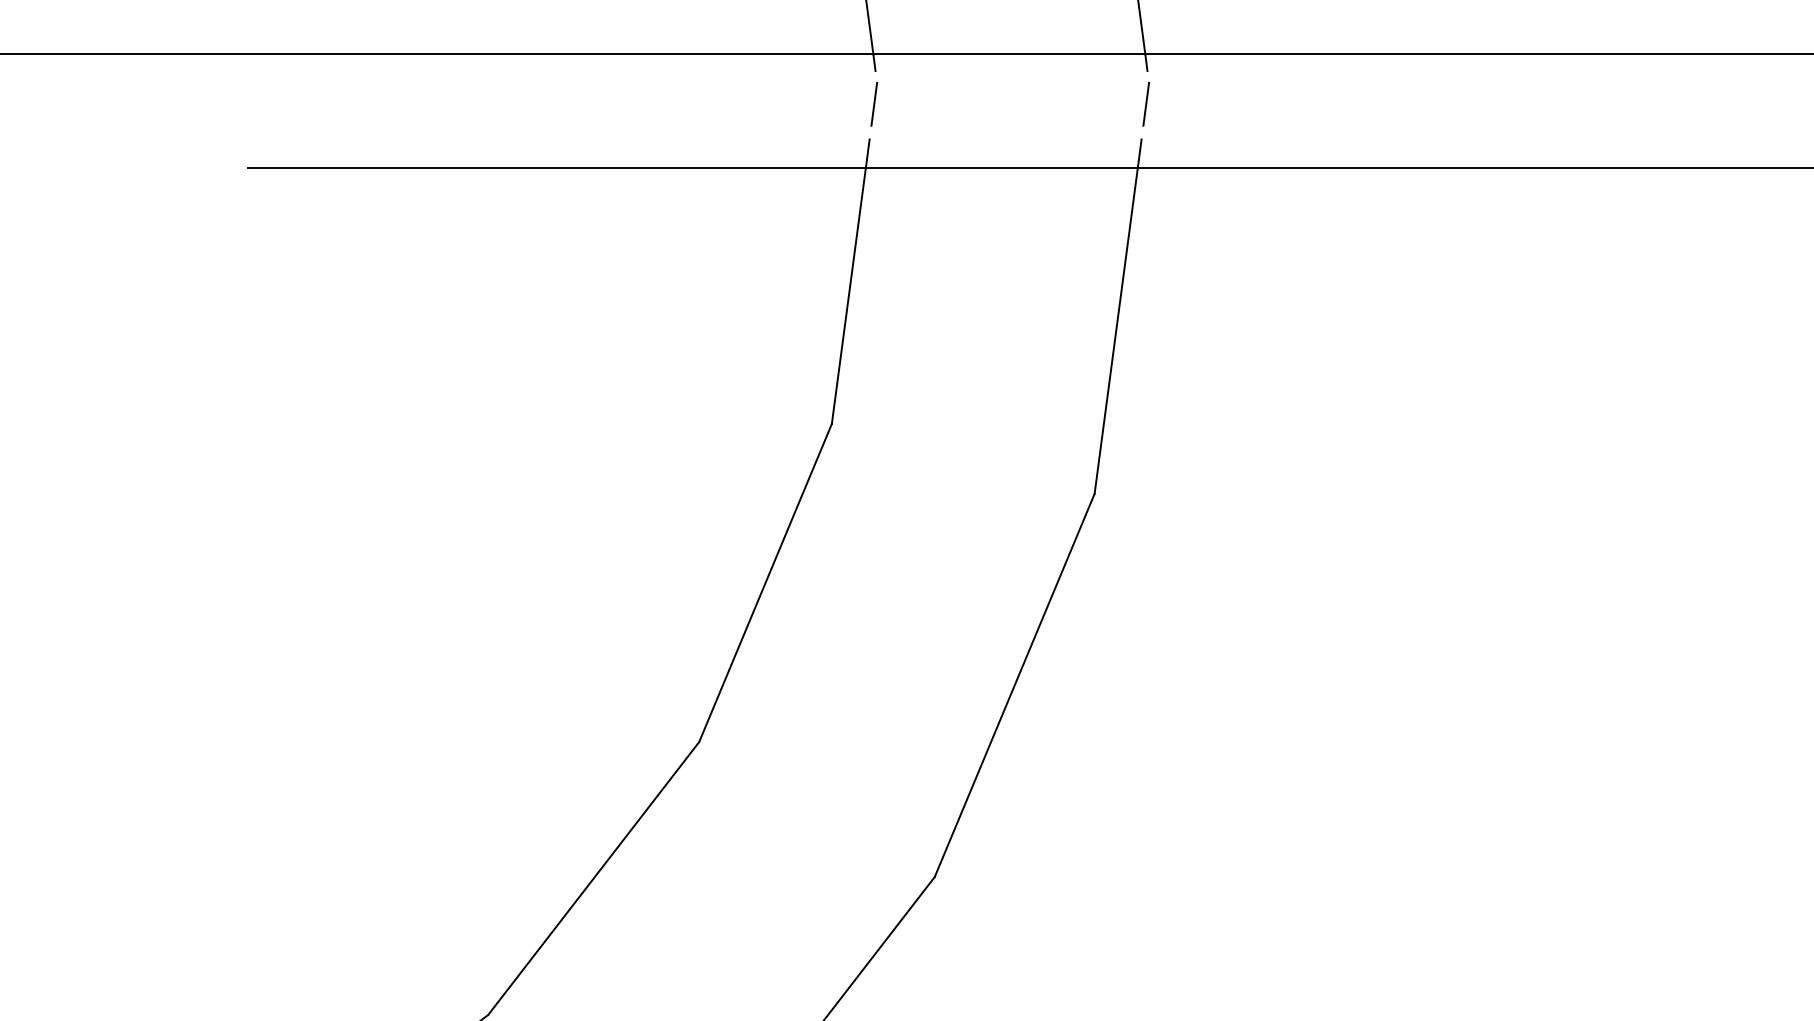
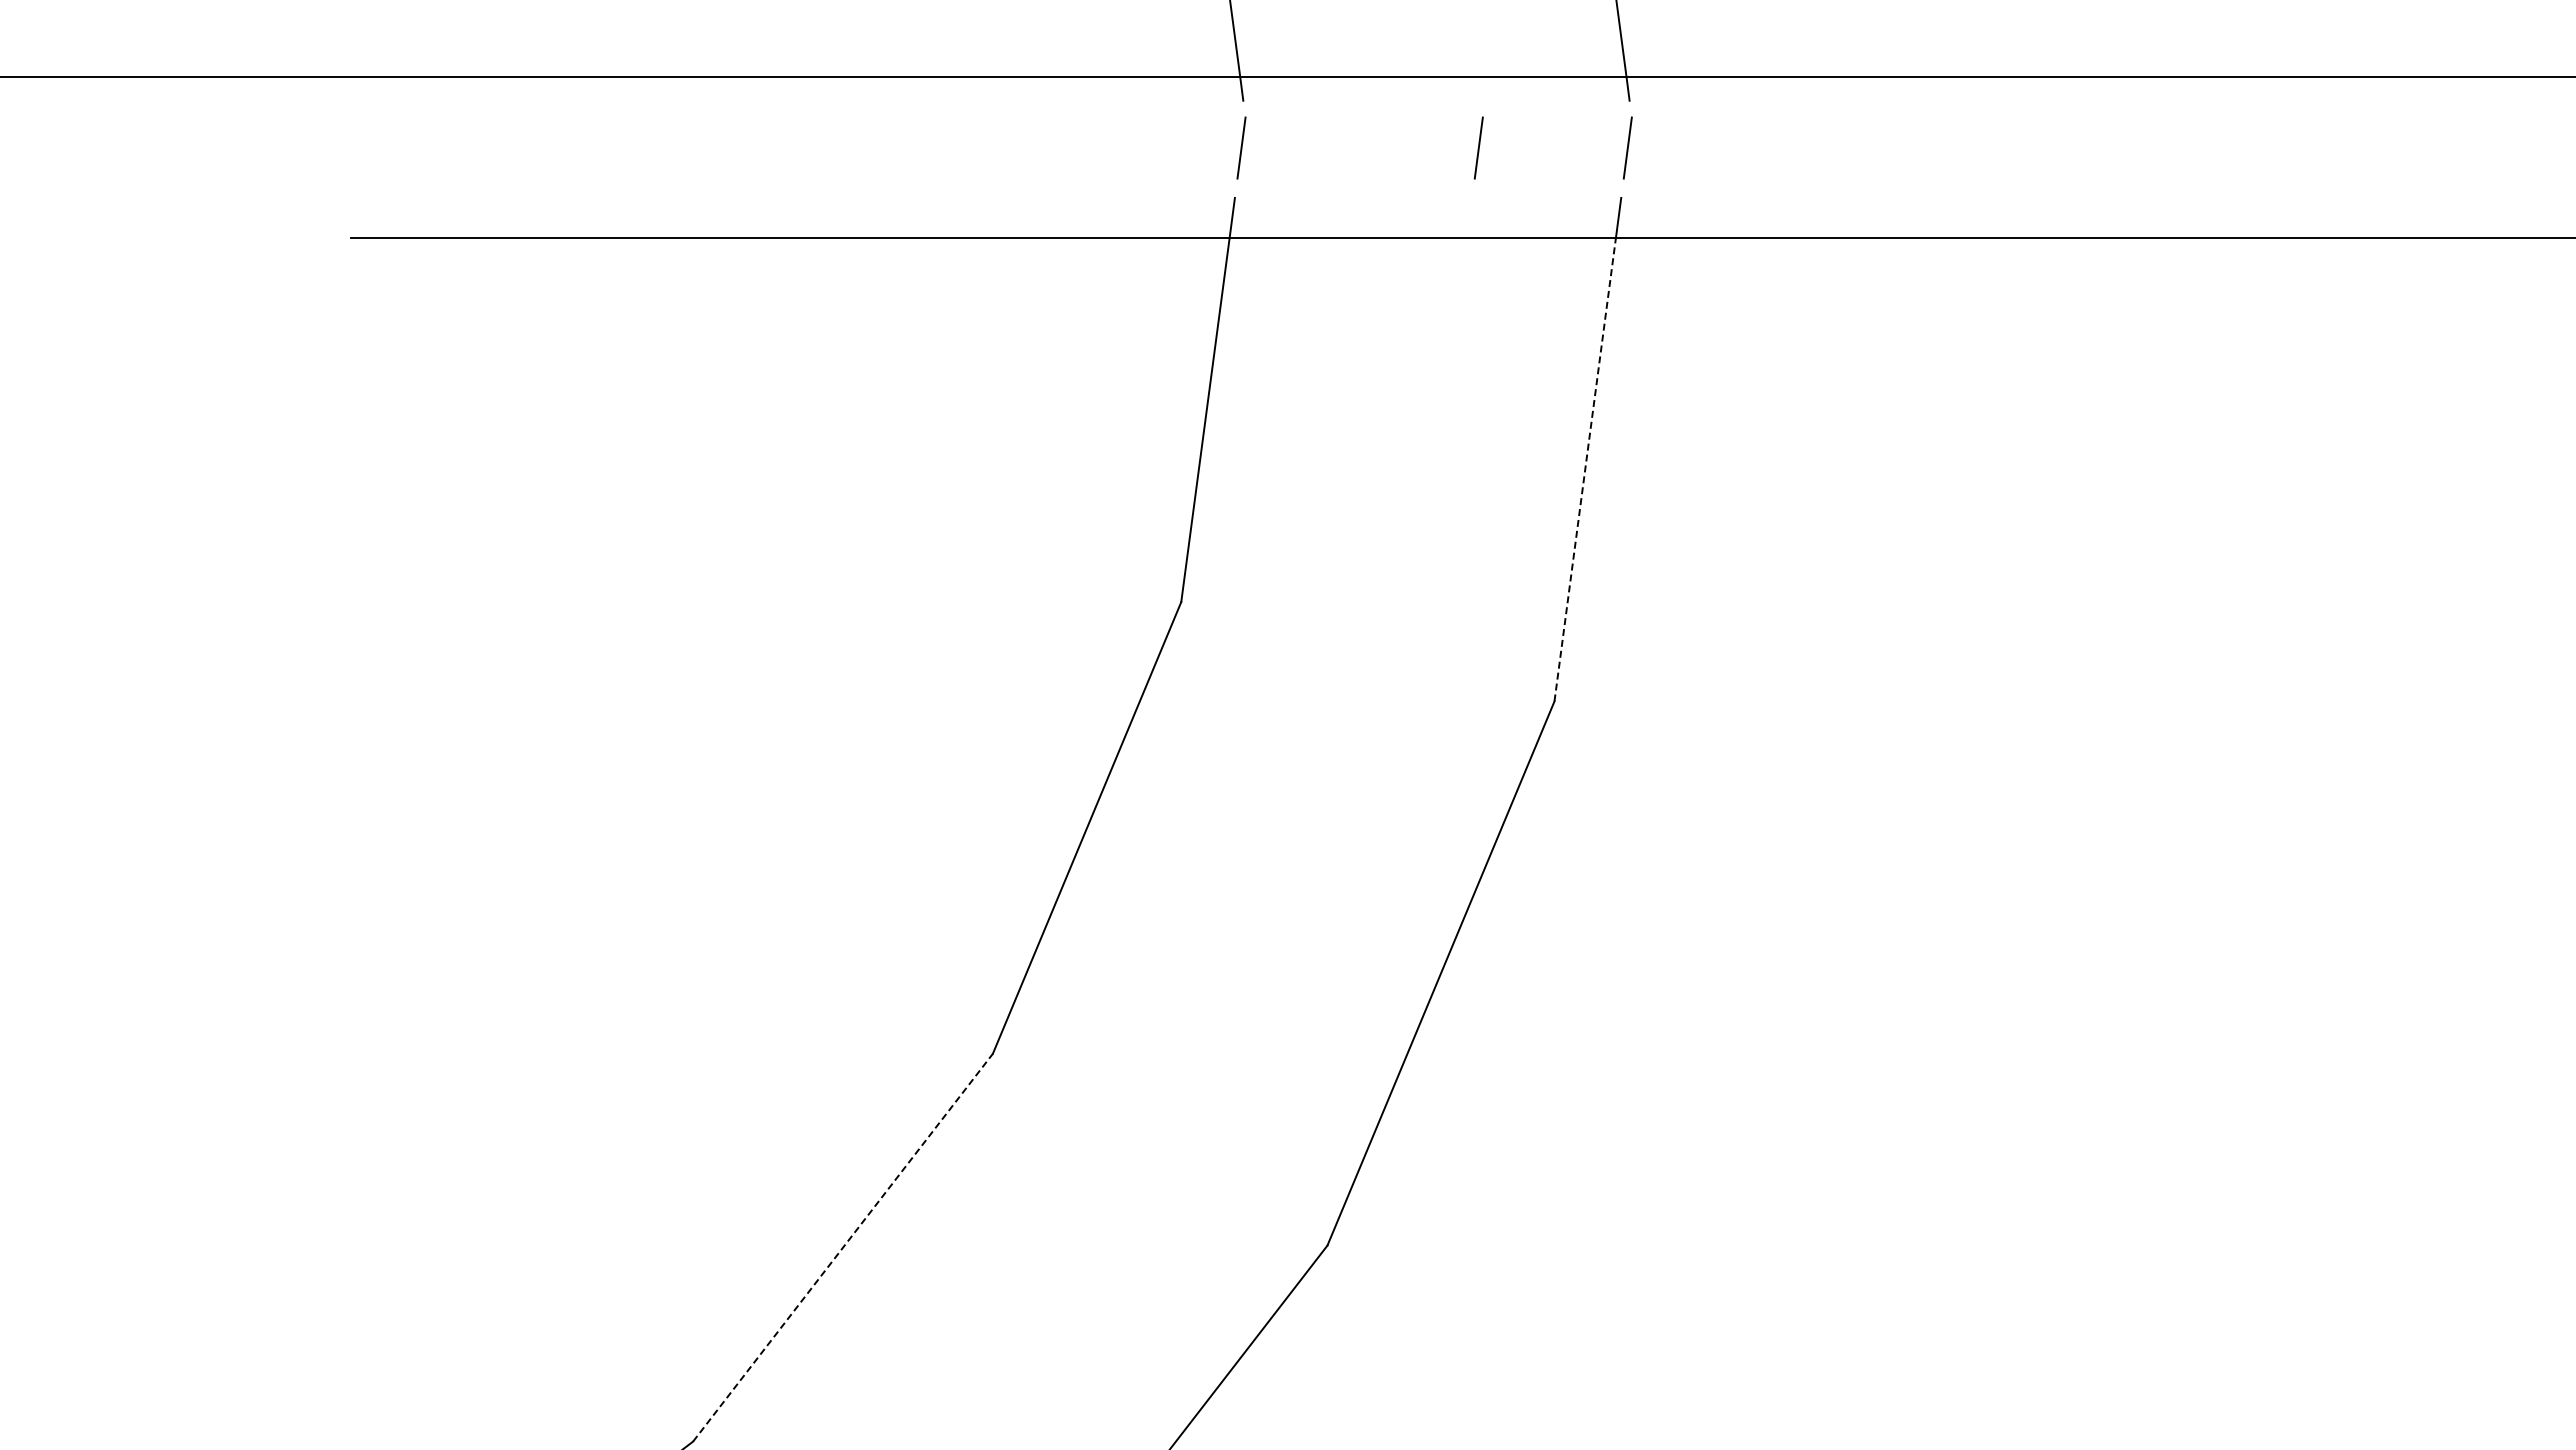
line: (1041, 103) -> (1478, 147), added
line: (1116, 330) -> (1585, 469), solid -> dashed
line: (594, 878) -> (843, 1247), solid -> dashed

